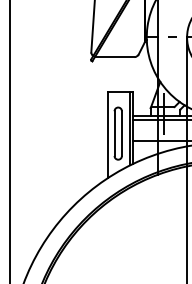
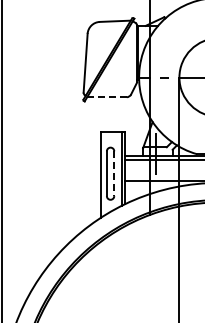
line: (114, 57) -> (106, 97), solid -> dashed
line: (122, 134) -> (114, 174), solid -> dashed

